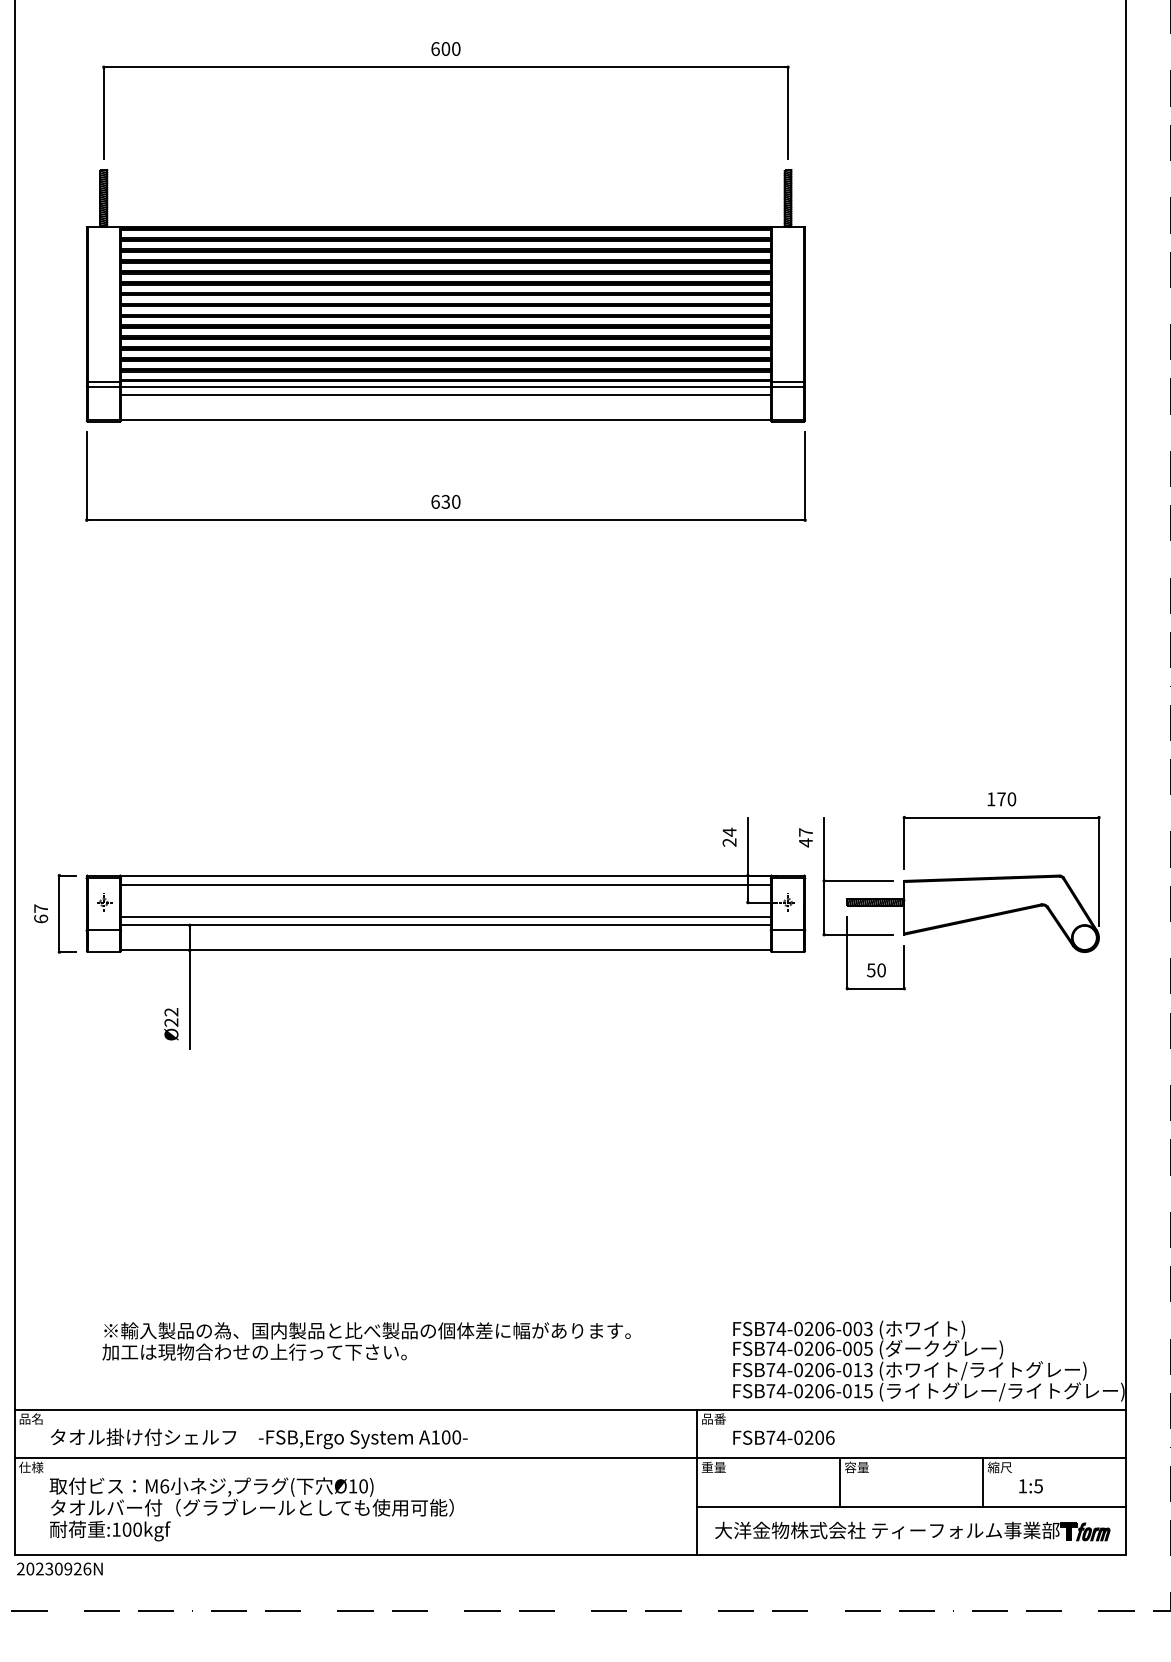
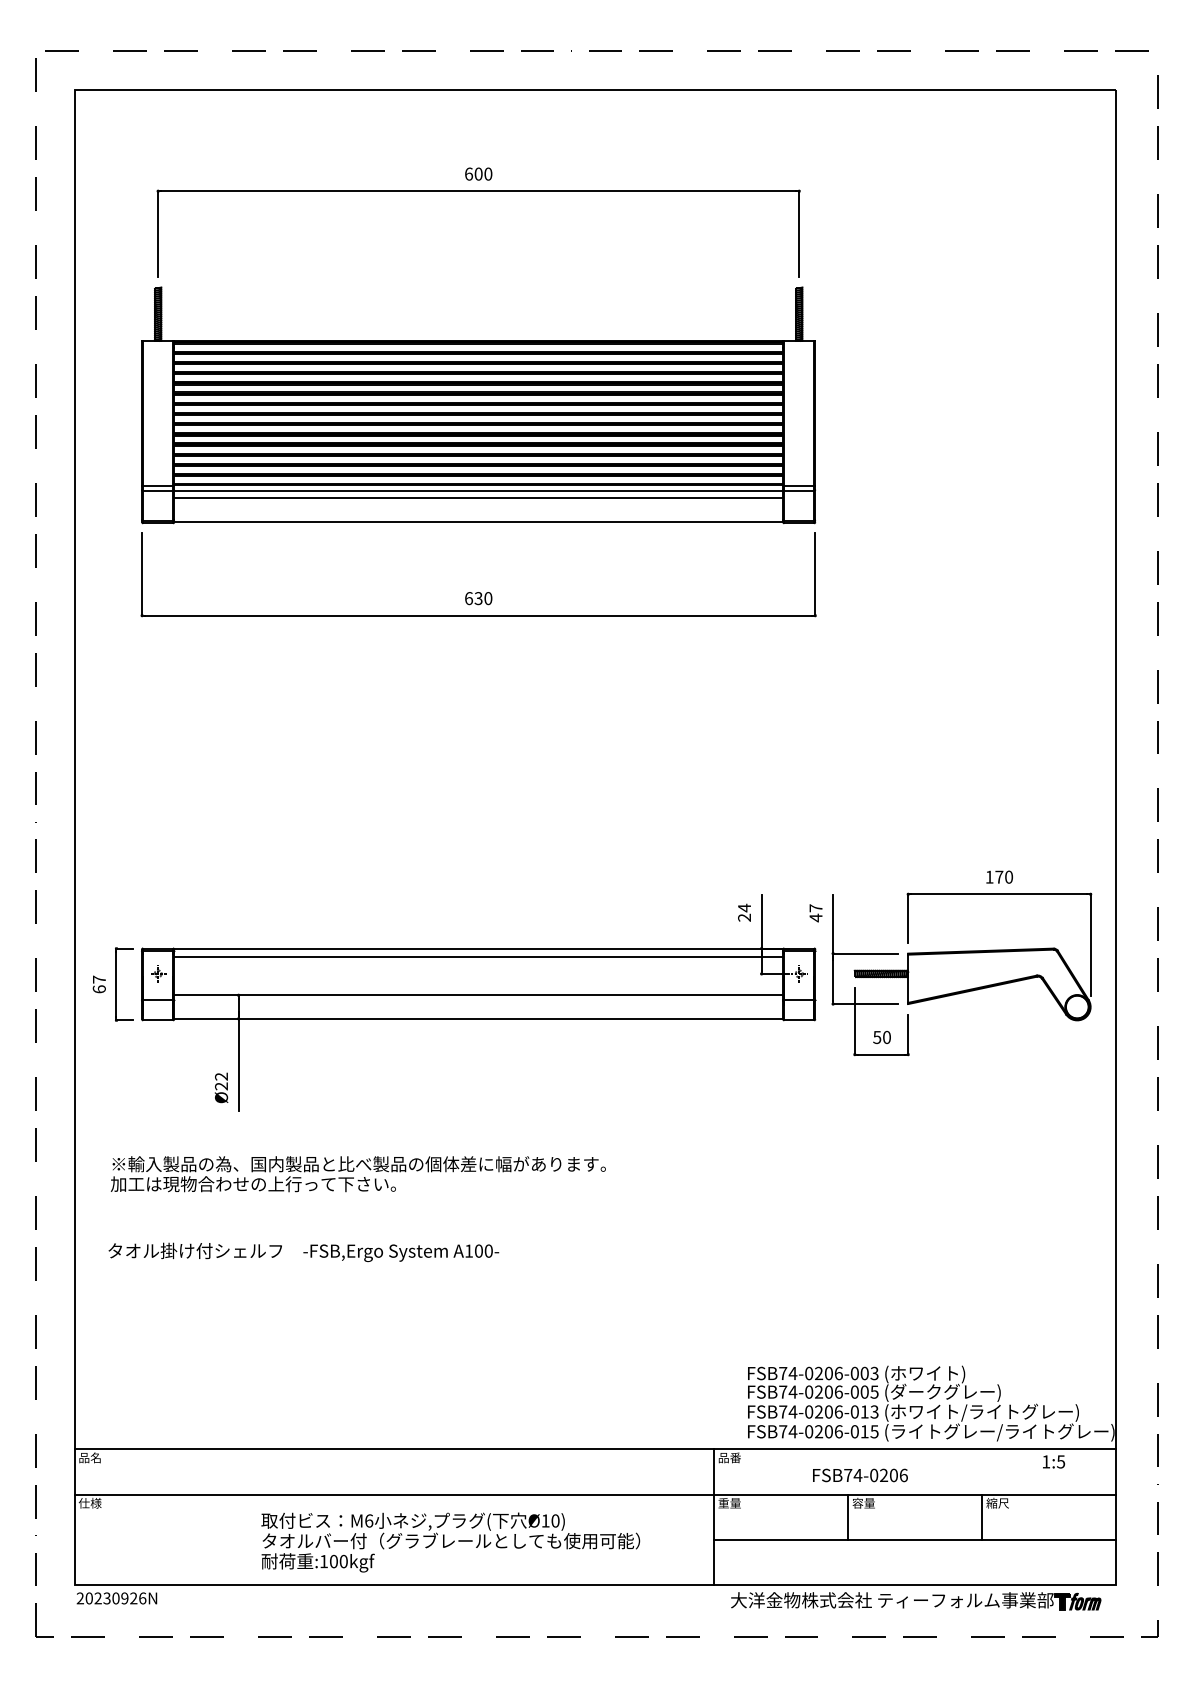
line: (445, 917) -> (478, 987), removed
text: (365, 1341) -> (357, 1174), moved
text: (784, 1437) -> (860, 1475), moved
text: (258, 1438) -> (303, 1252), moved
text: (1031, 1485) -> (1054, 1461), moved
text: (251, 1509) -> (450, 1542), moved
part: (913, 1531) -> (916, 1601), moved

